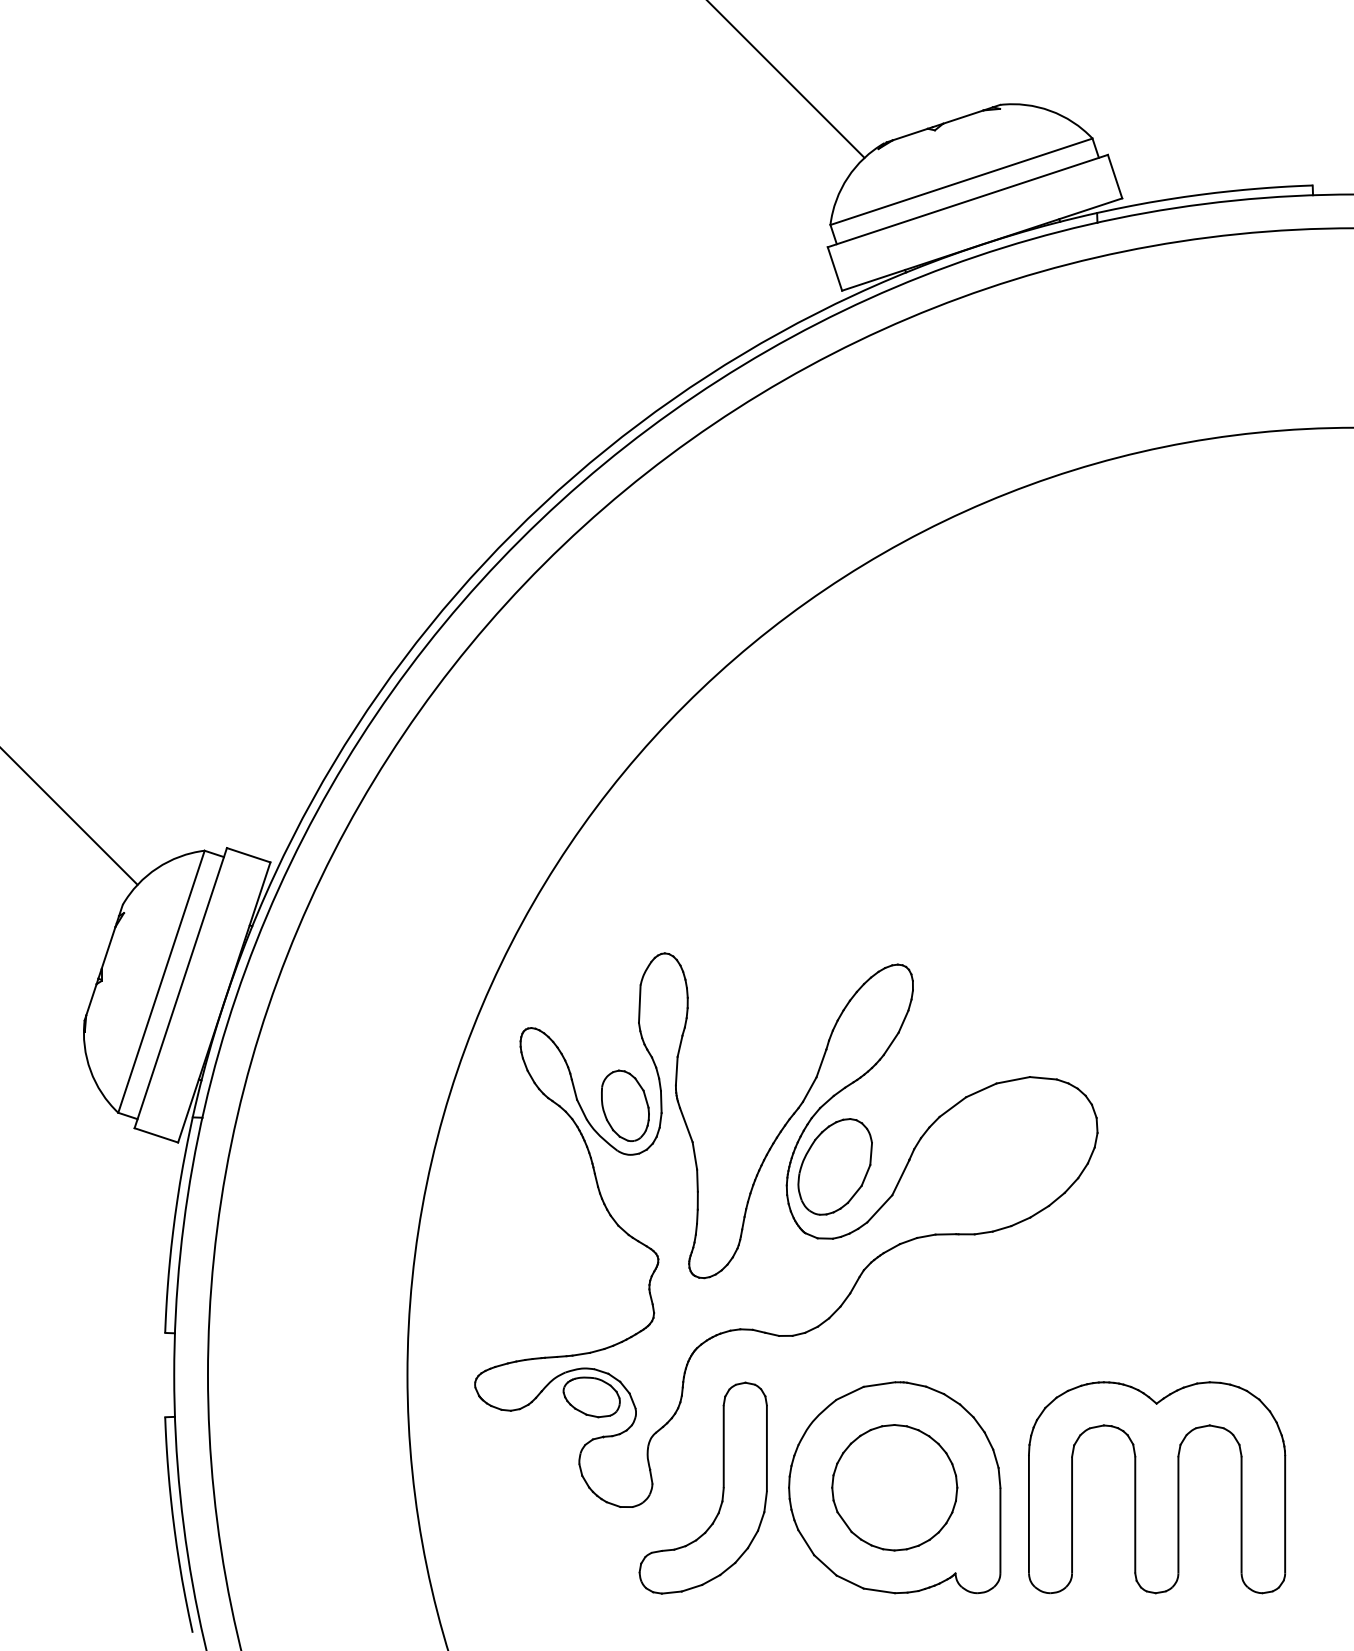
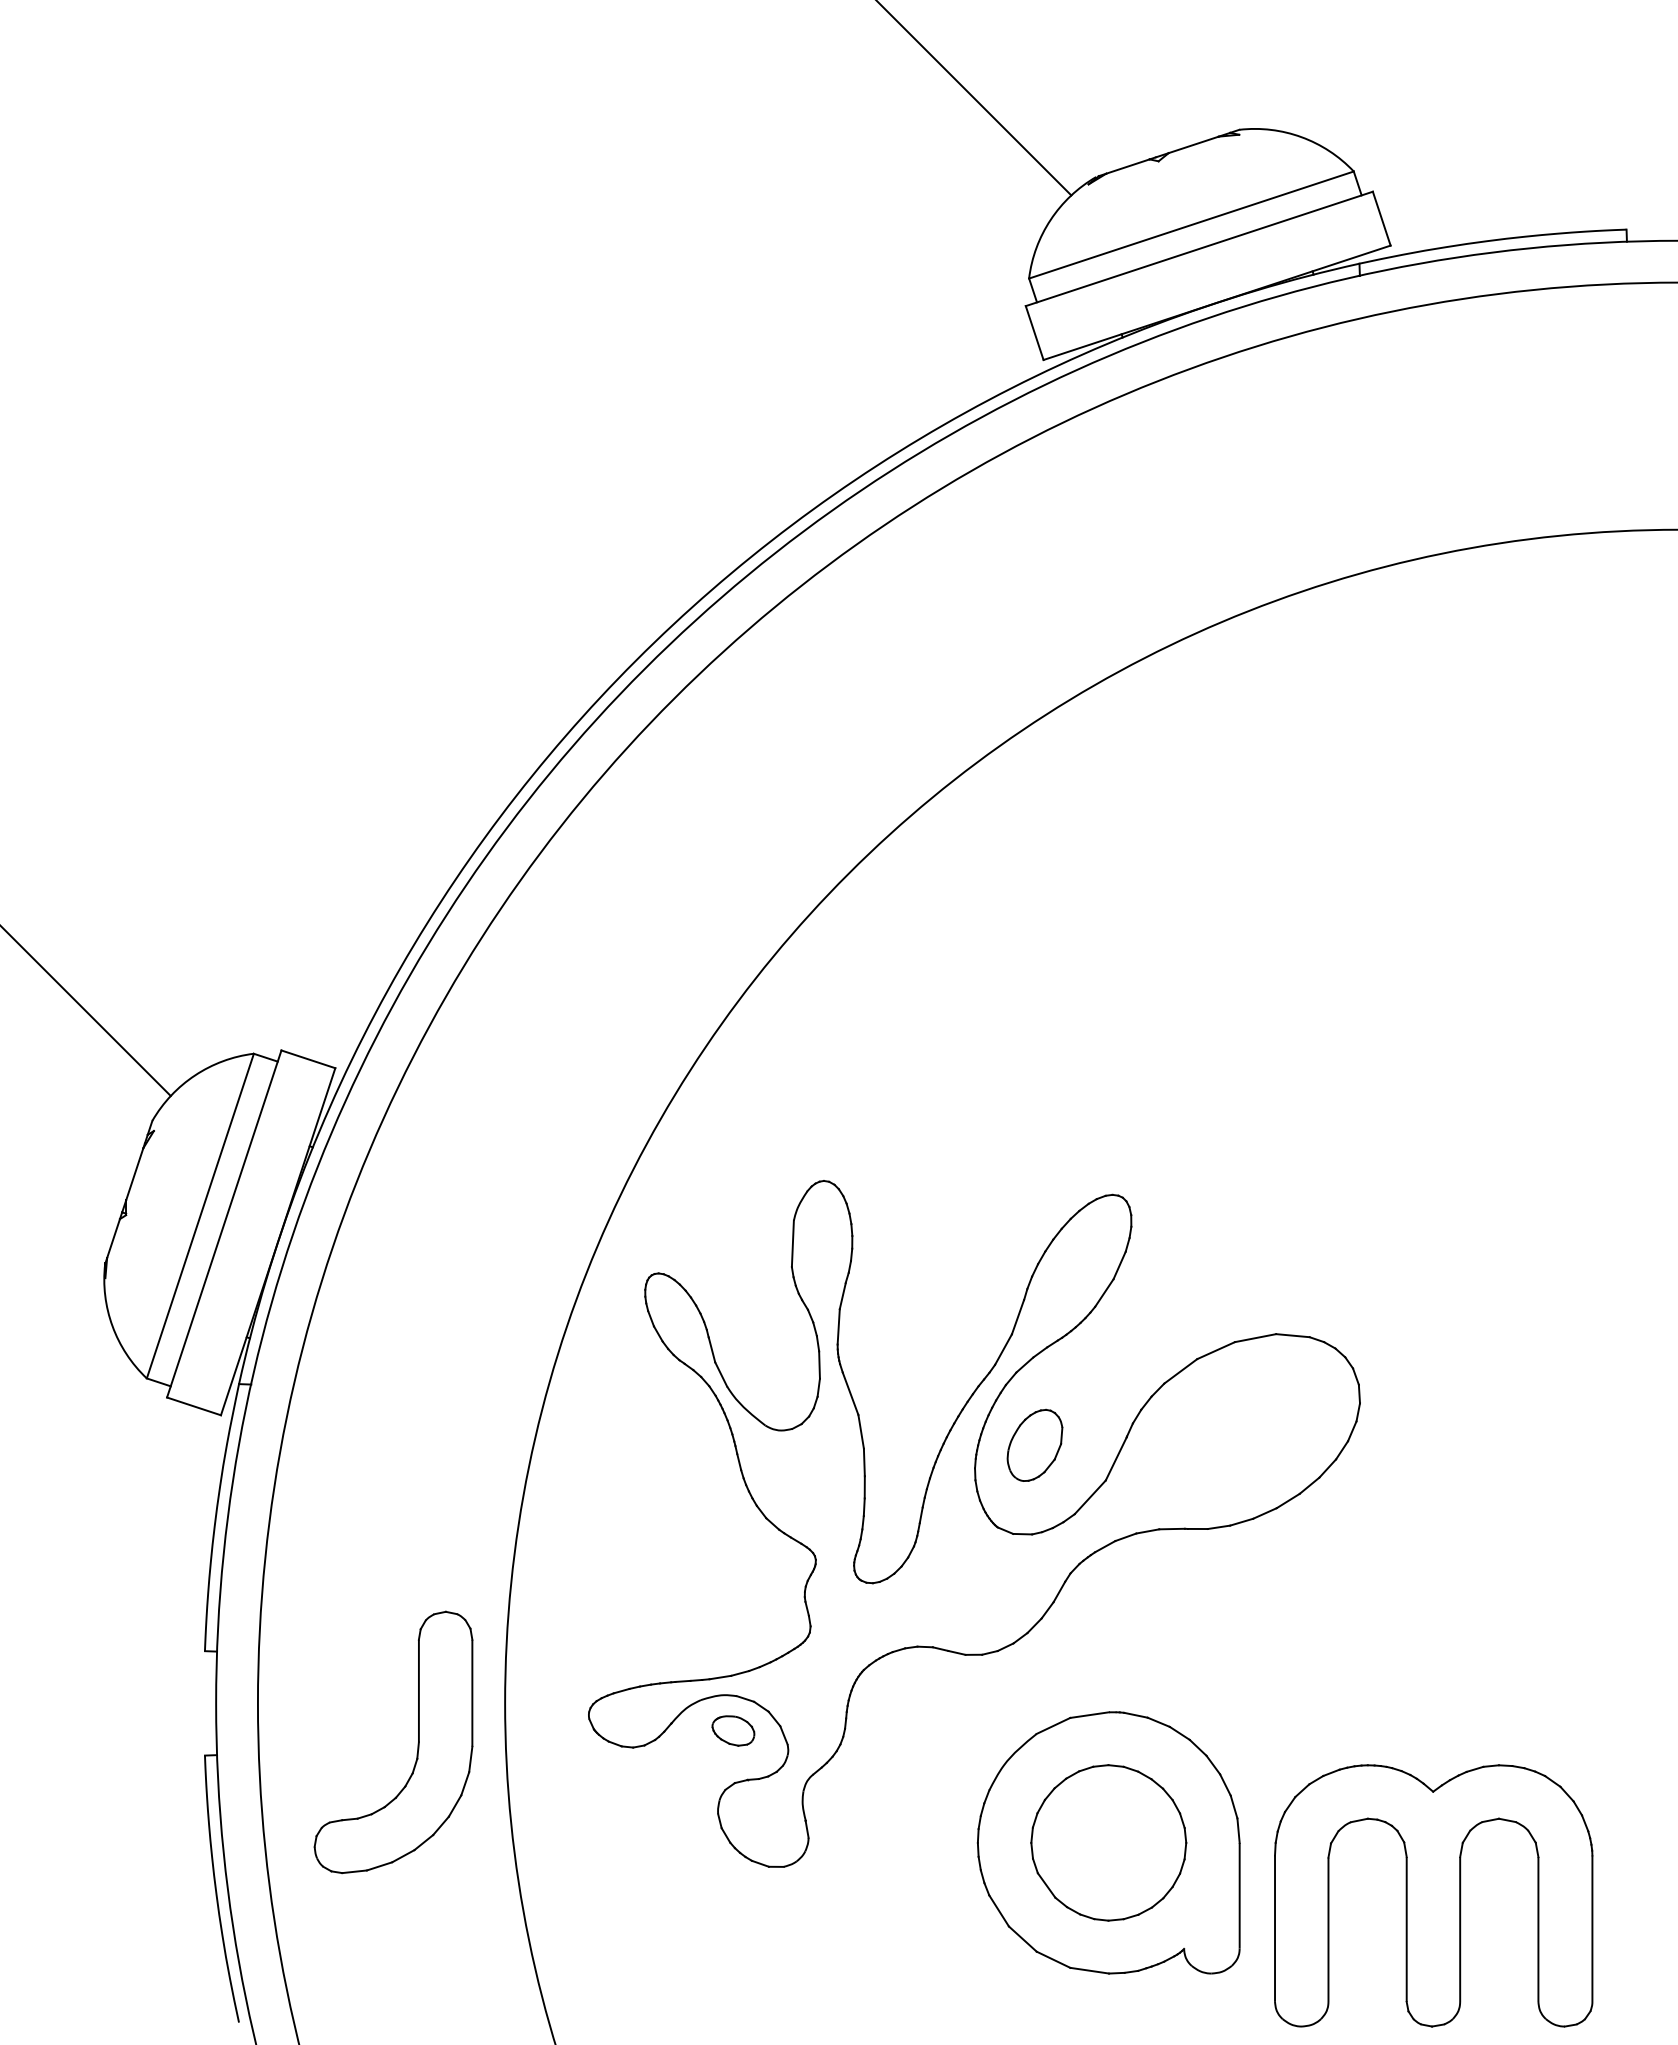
part: (625, 1105) -> (775, 1369), removed
part: (834, 1166) -> (1034, 1445), size x0.6
part: (591, 1396) -> (733, 1730), size x0.6
part: (1156, 1487) -> (1433, 1895), moved
part: (722, 1489) -> (417, 1743), moved

